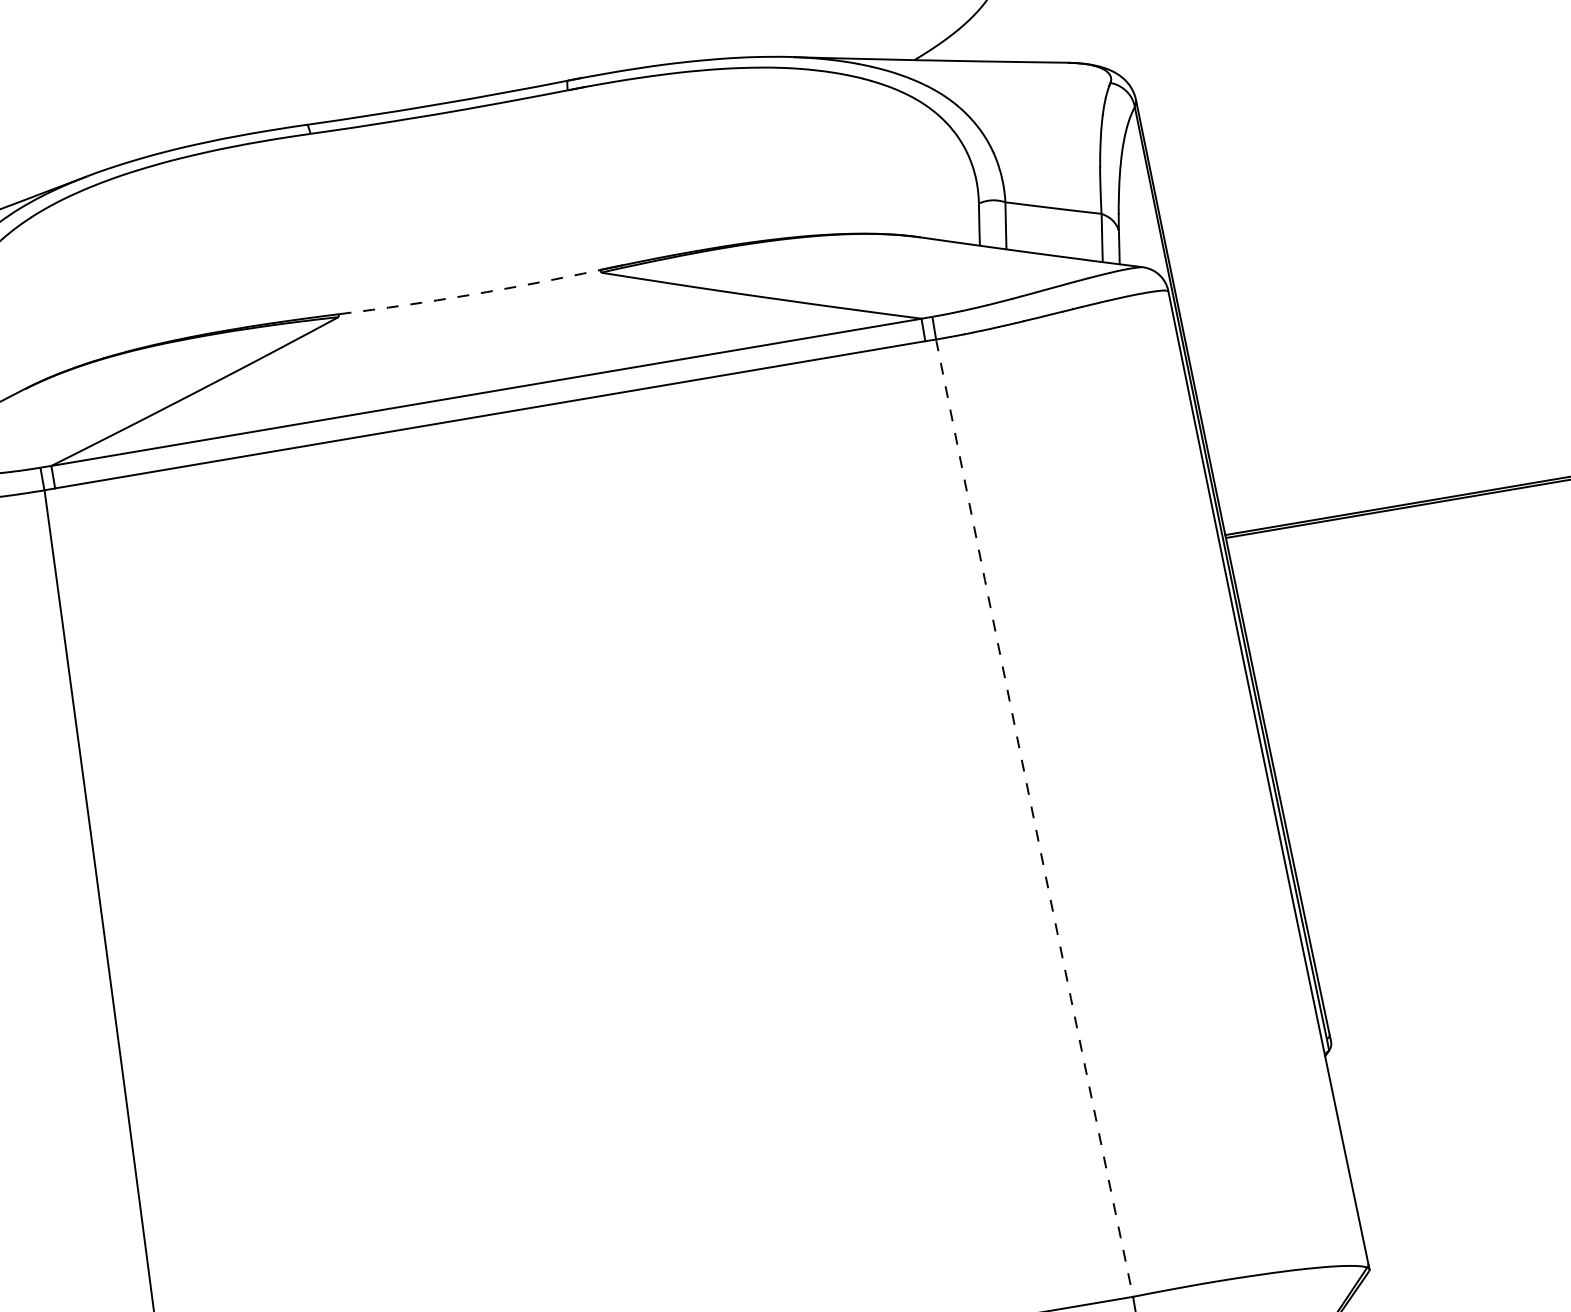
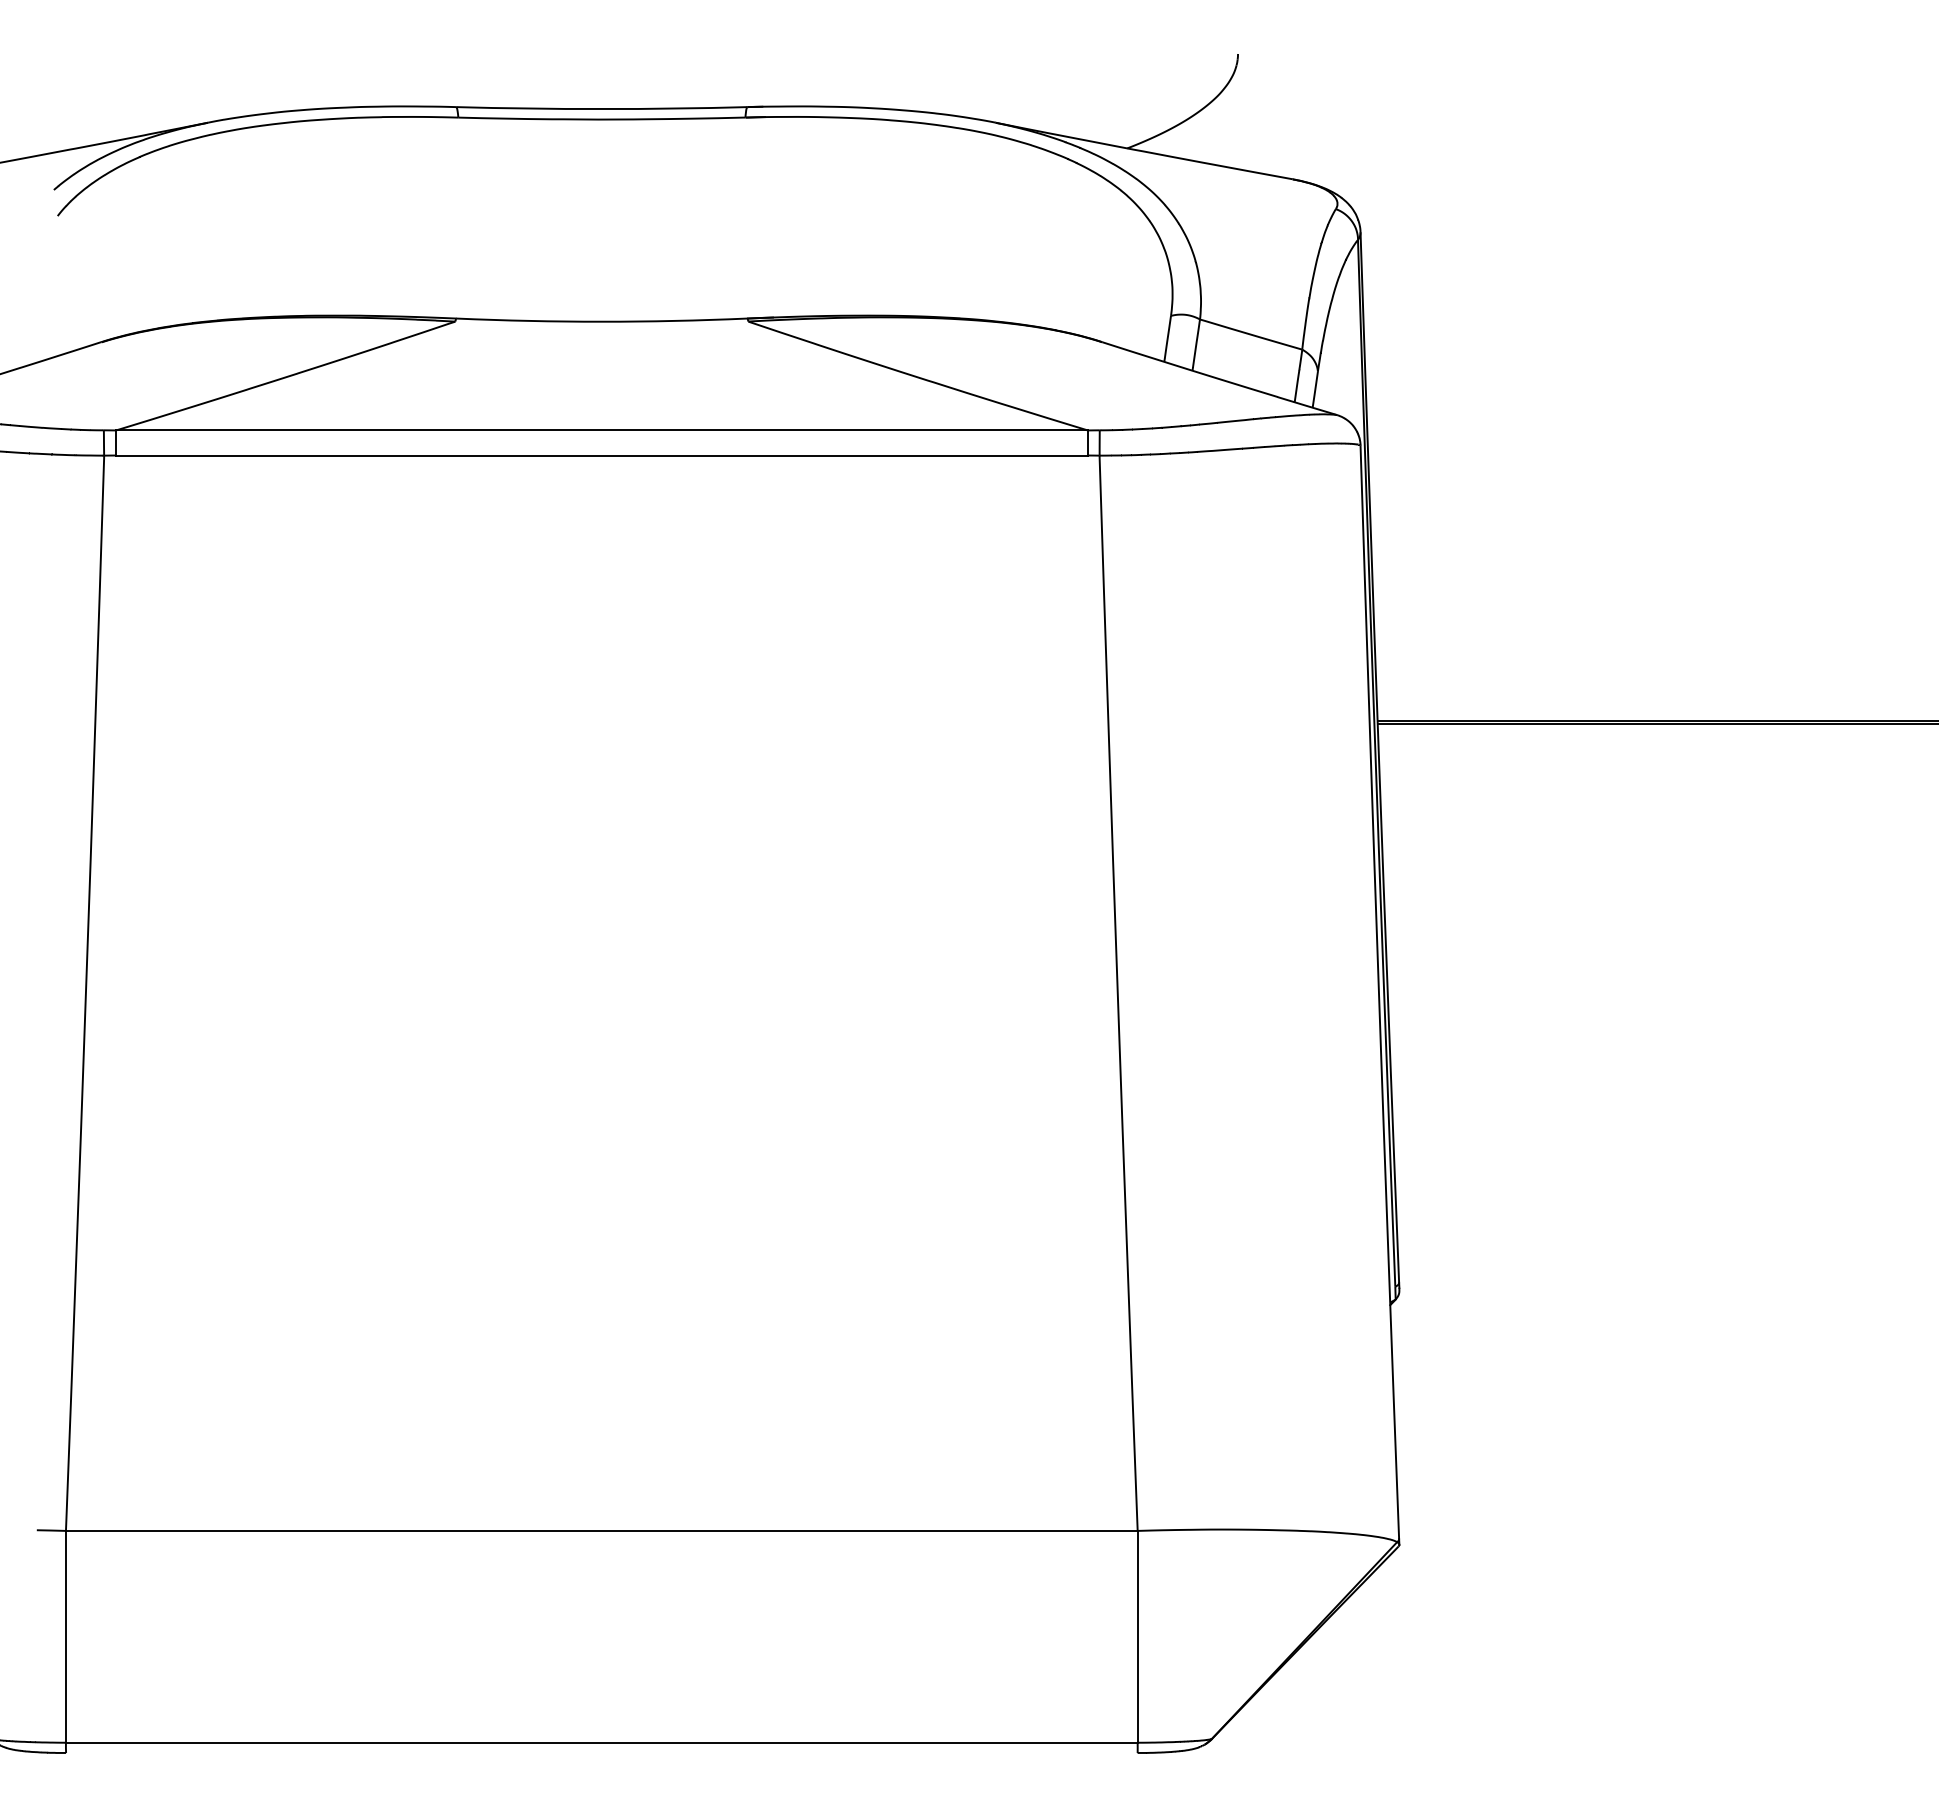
line: (469, 294) -> (601, 321), dashed -> solid
line: (1033, 818) -> (1117, 993), dashed -> solid

